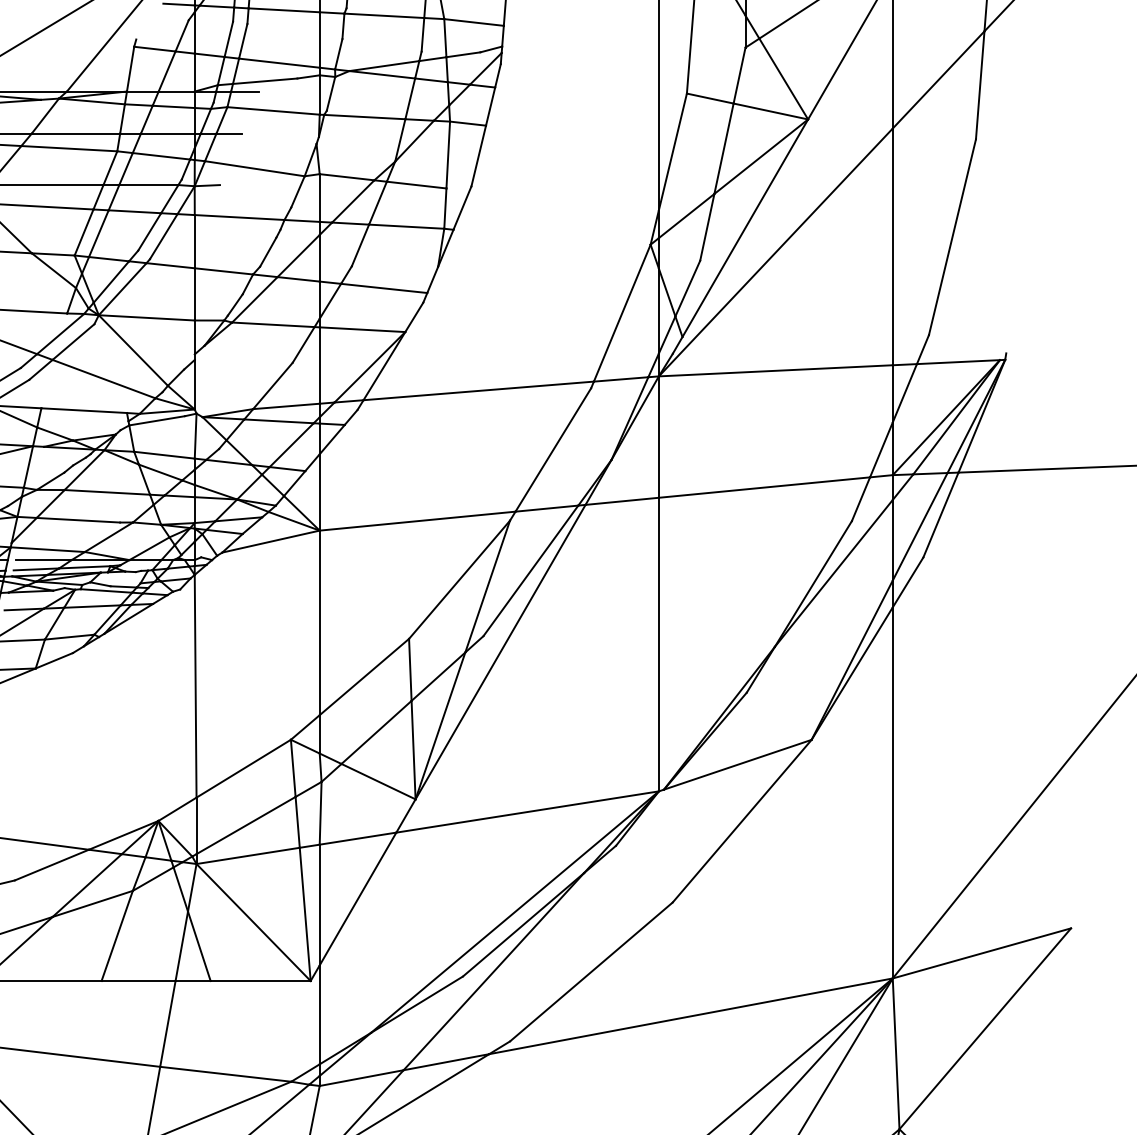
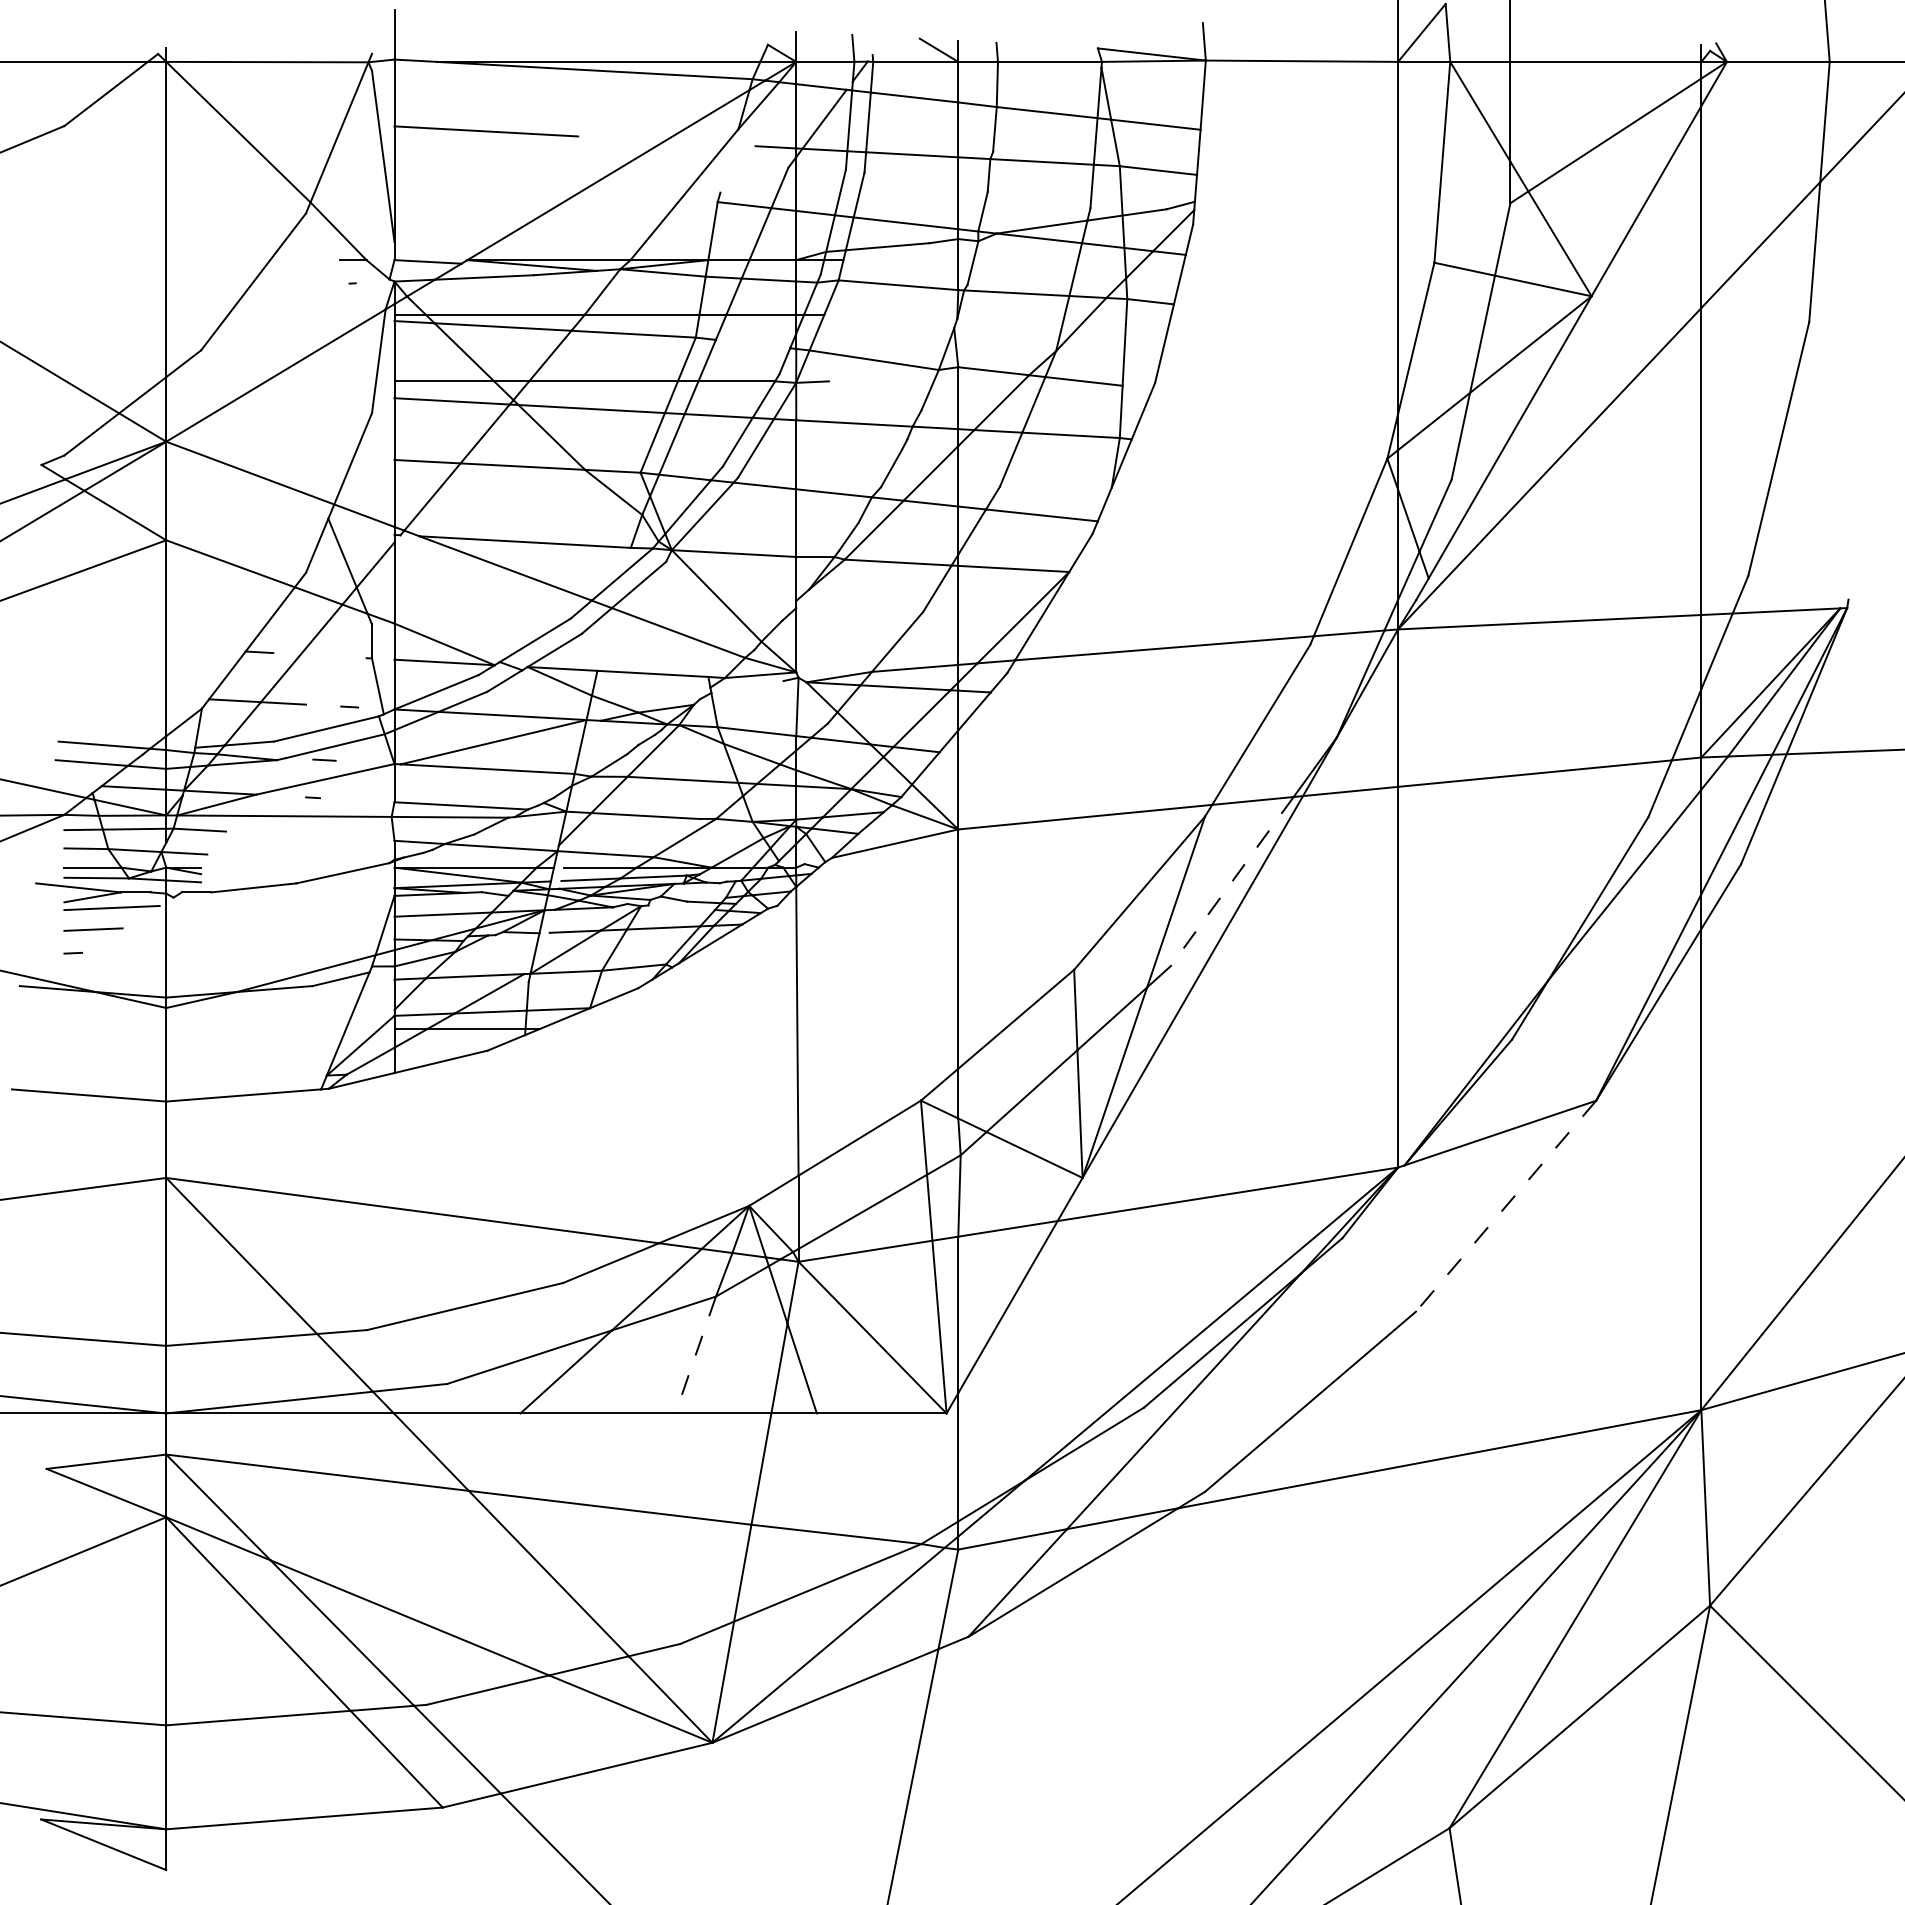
line: (245, 91) -> (861, 260), removed
line: (228, 133) -> (840, 314), removed
line: (161, 155) -> (752, 343), removed
line: (157, 421) -> (747, 687), removed
line: (531, 570) -> (1232, 881), solid -> dashed
line: (106, 590) -> (681, 907), removed
line: (742, 821) -> (1506, 1206), solid -> dashed
line: (117, 936) -> (695, 1355), solid -> dashed

